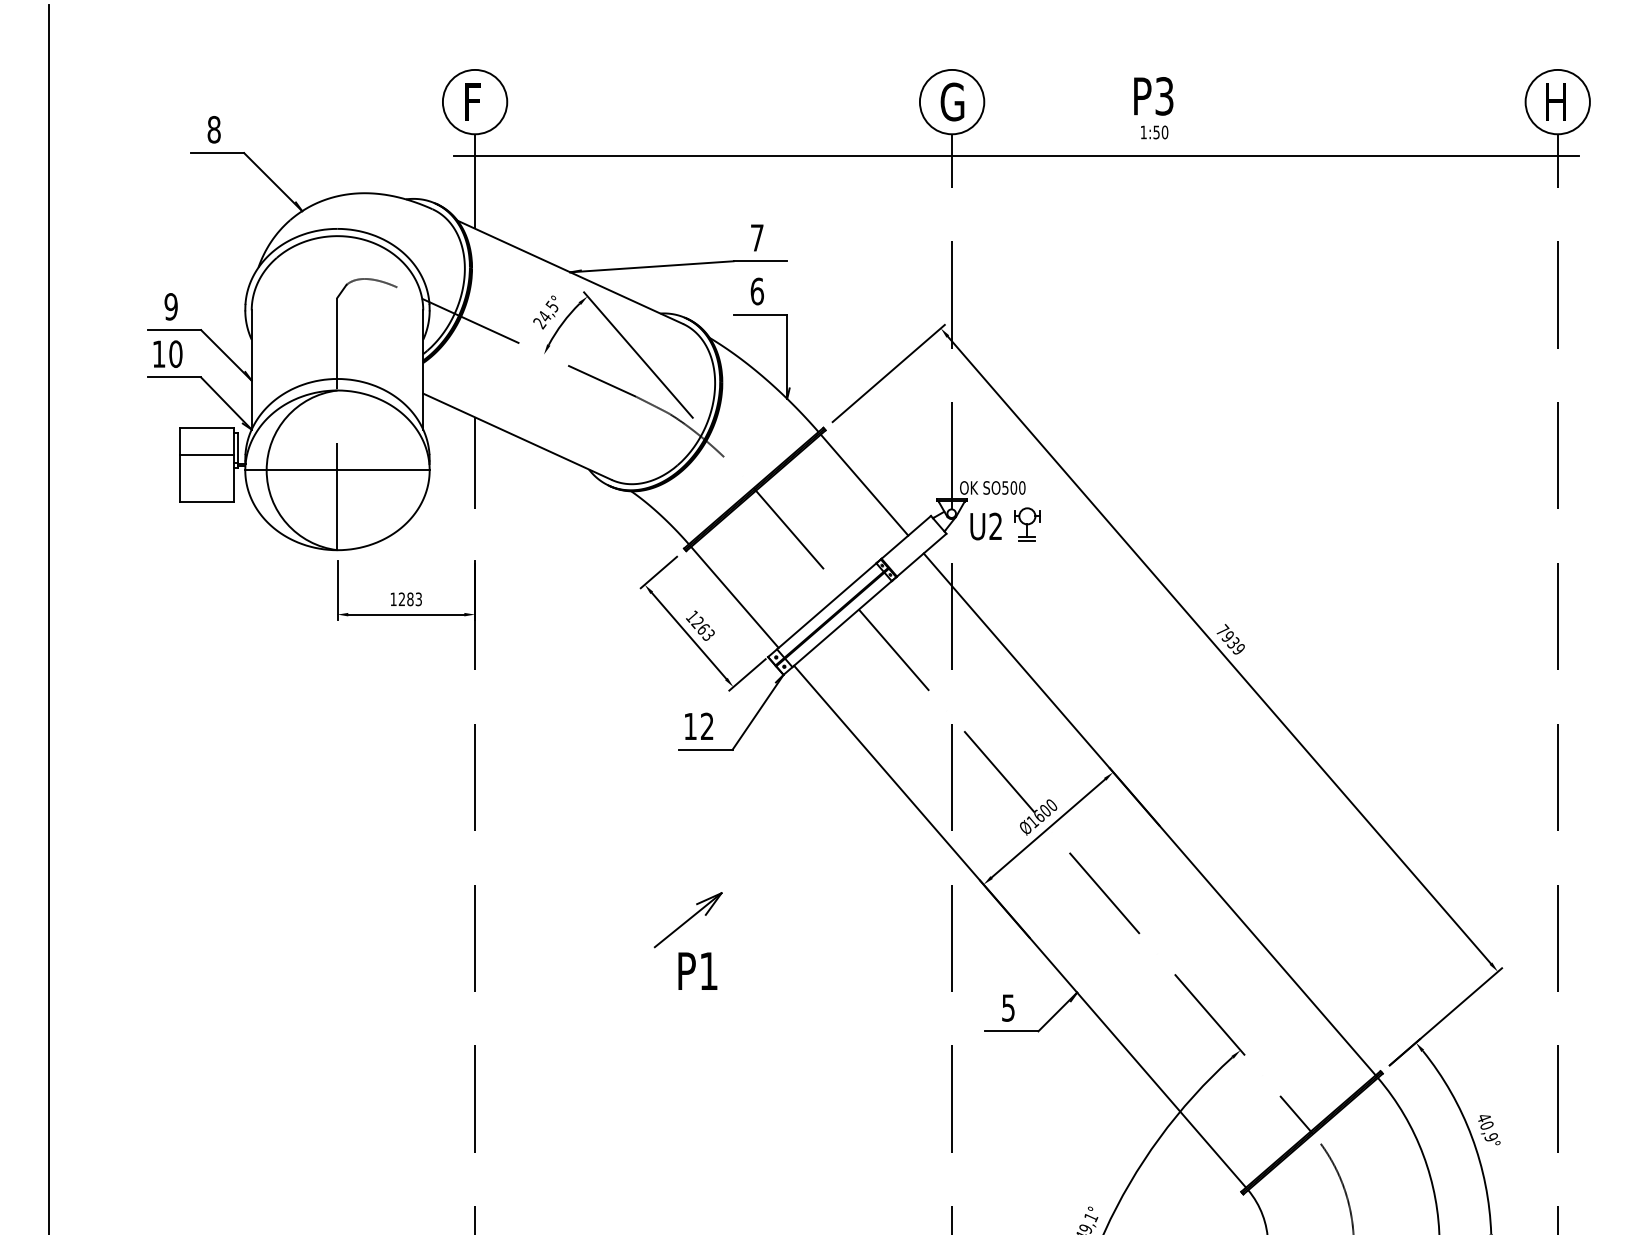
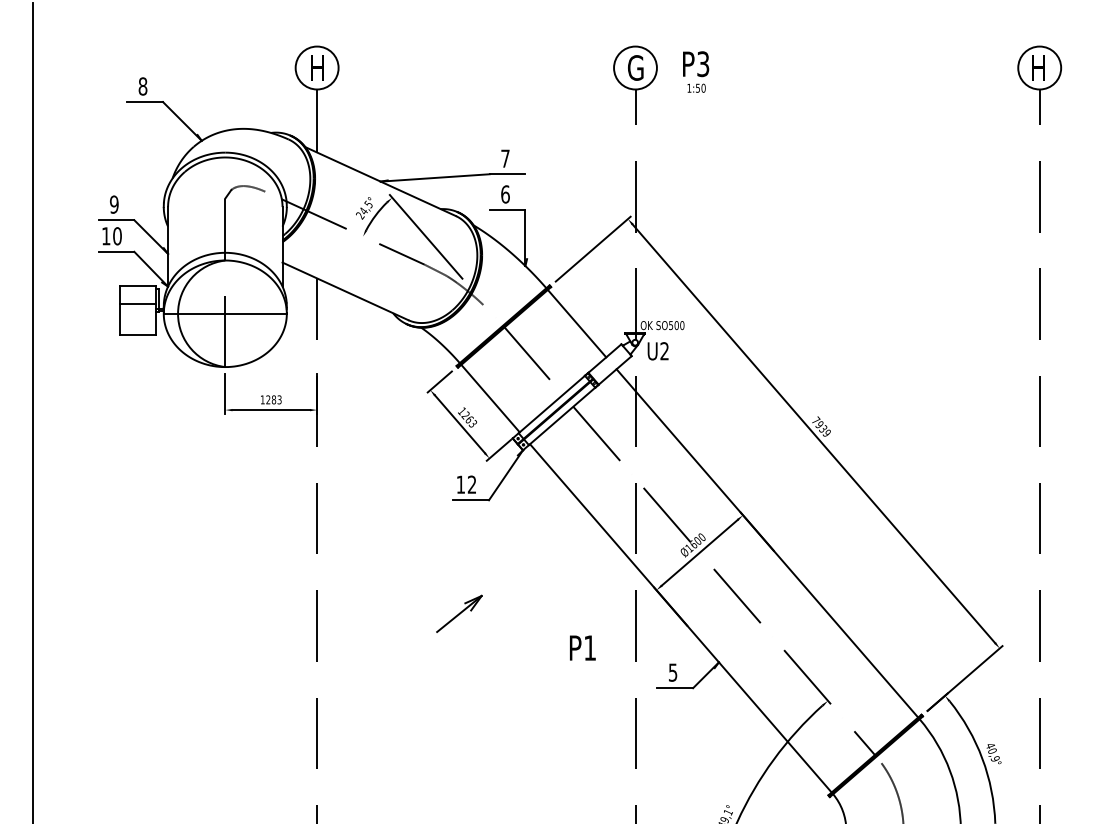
text: (477, 101) -> (318, 67), F -> H
text: (1154, 107) -> (696, 71), moved
line: (1016, 155) -> (678, 103), removed
part: (1027, 523) -> (685, 349), removed
text: (697, 970) -> (582, 647), moved

